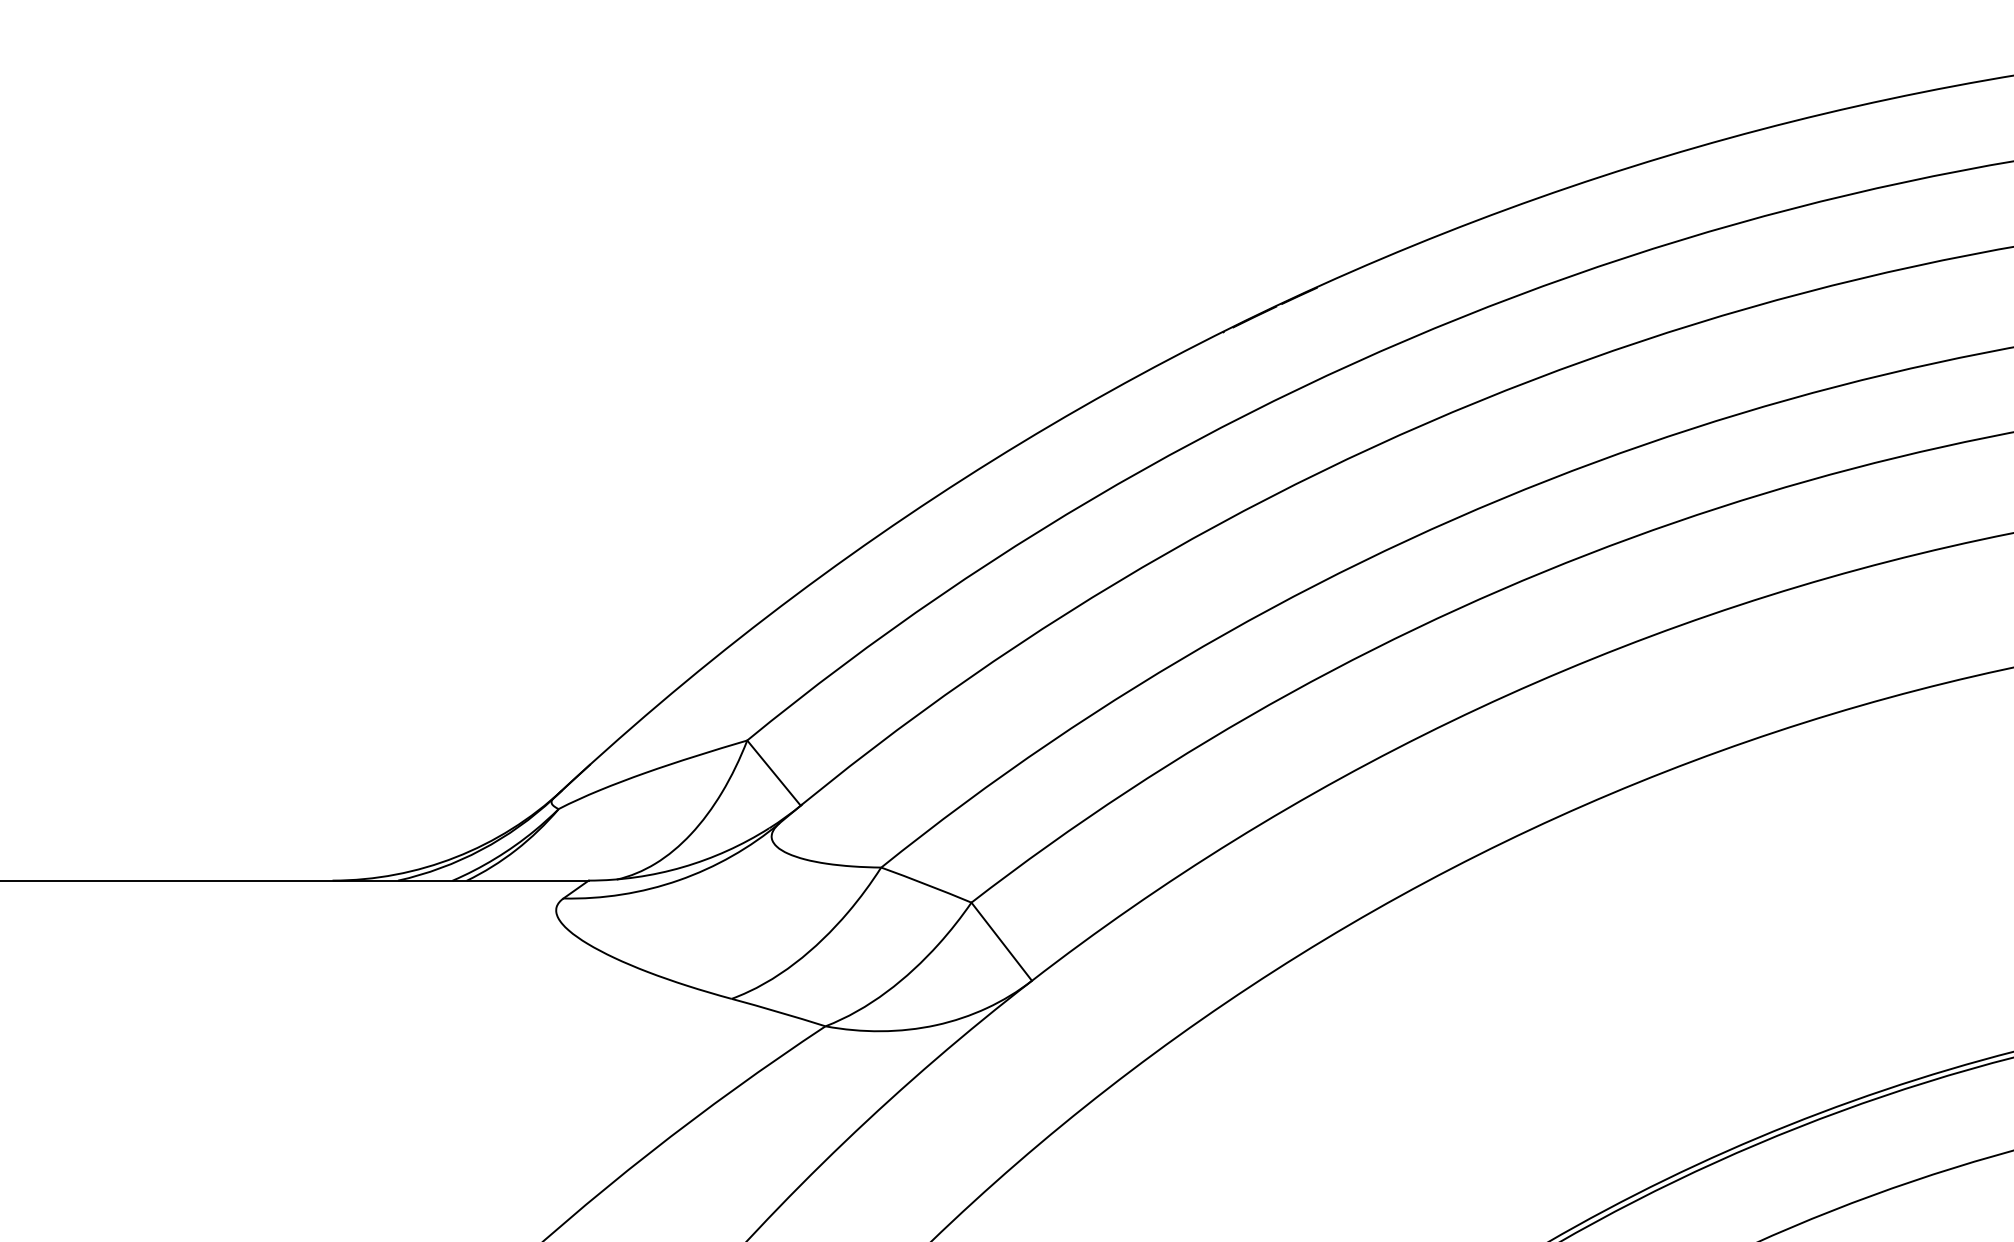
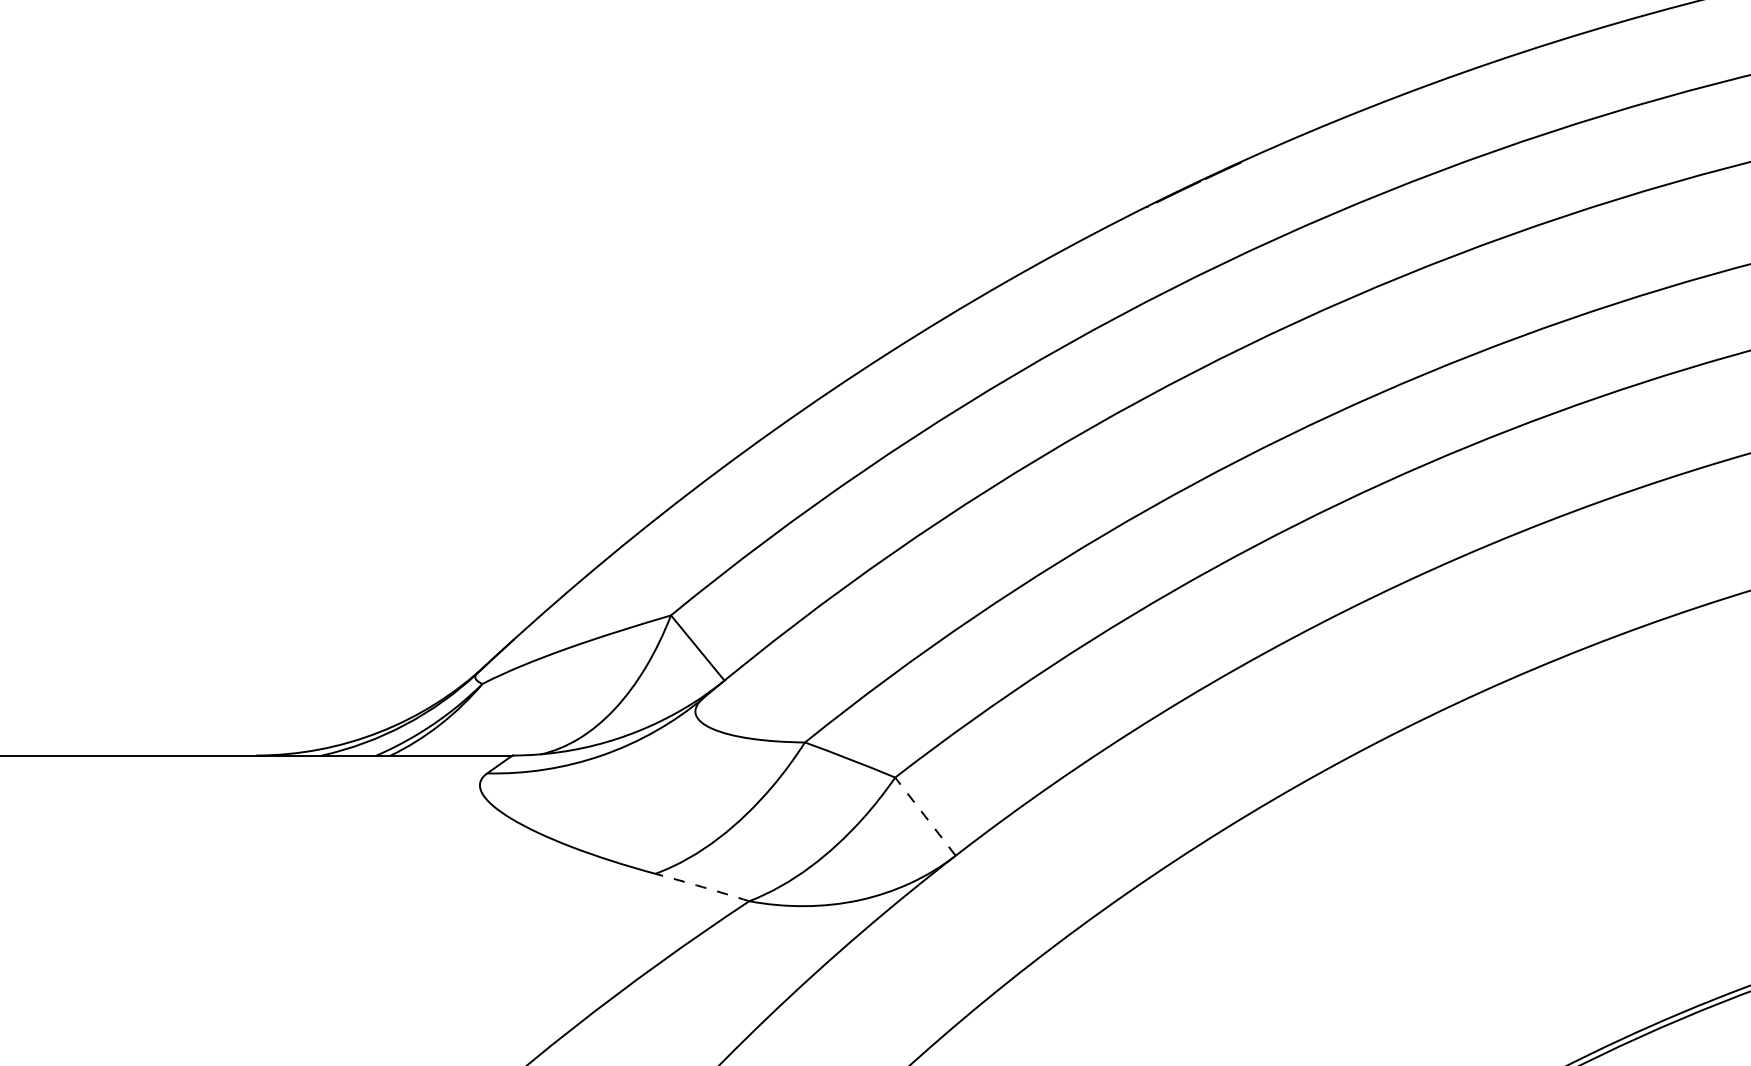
line: (1001, 941) -> (925, 816), solid -> dashed
arc: (778, 1012) -> (702, 887), solid -> dashed

